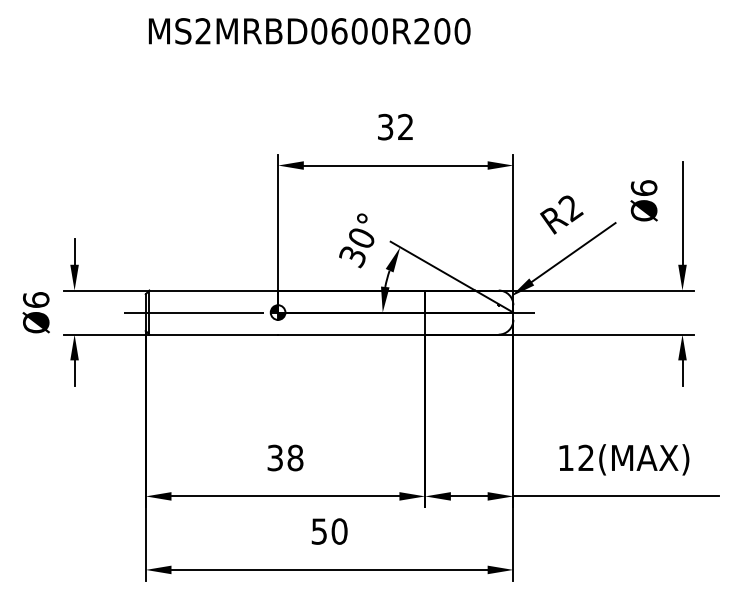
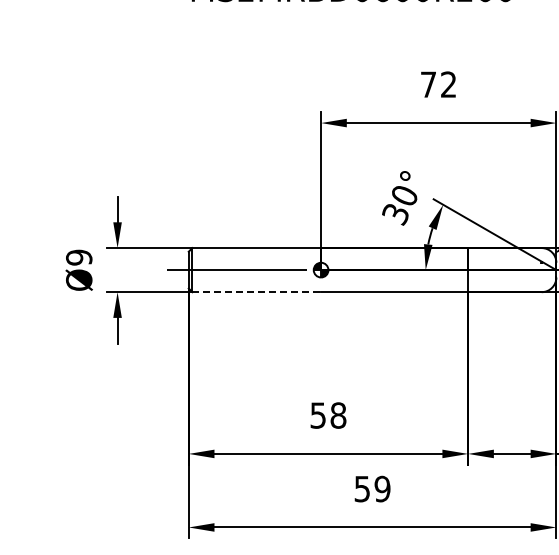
text: (385, 126) -> (428, 84), 32 -> 72
text: (36, 300) -> (79, 258), Ø6 -> Ø9
line: (214, 334) -> (257, 292), solid -> dashed
text: (275, 457) -> (318, 415), 38 -> 58
text: (339, 531) -> (382, 489), 50 -> 59

